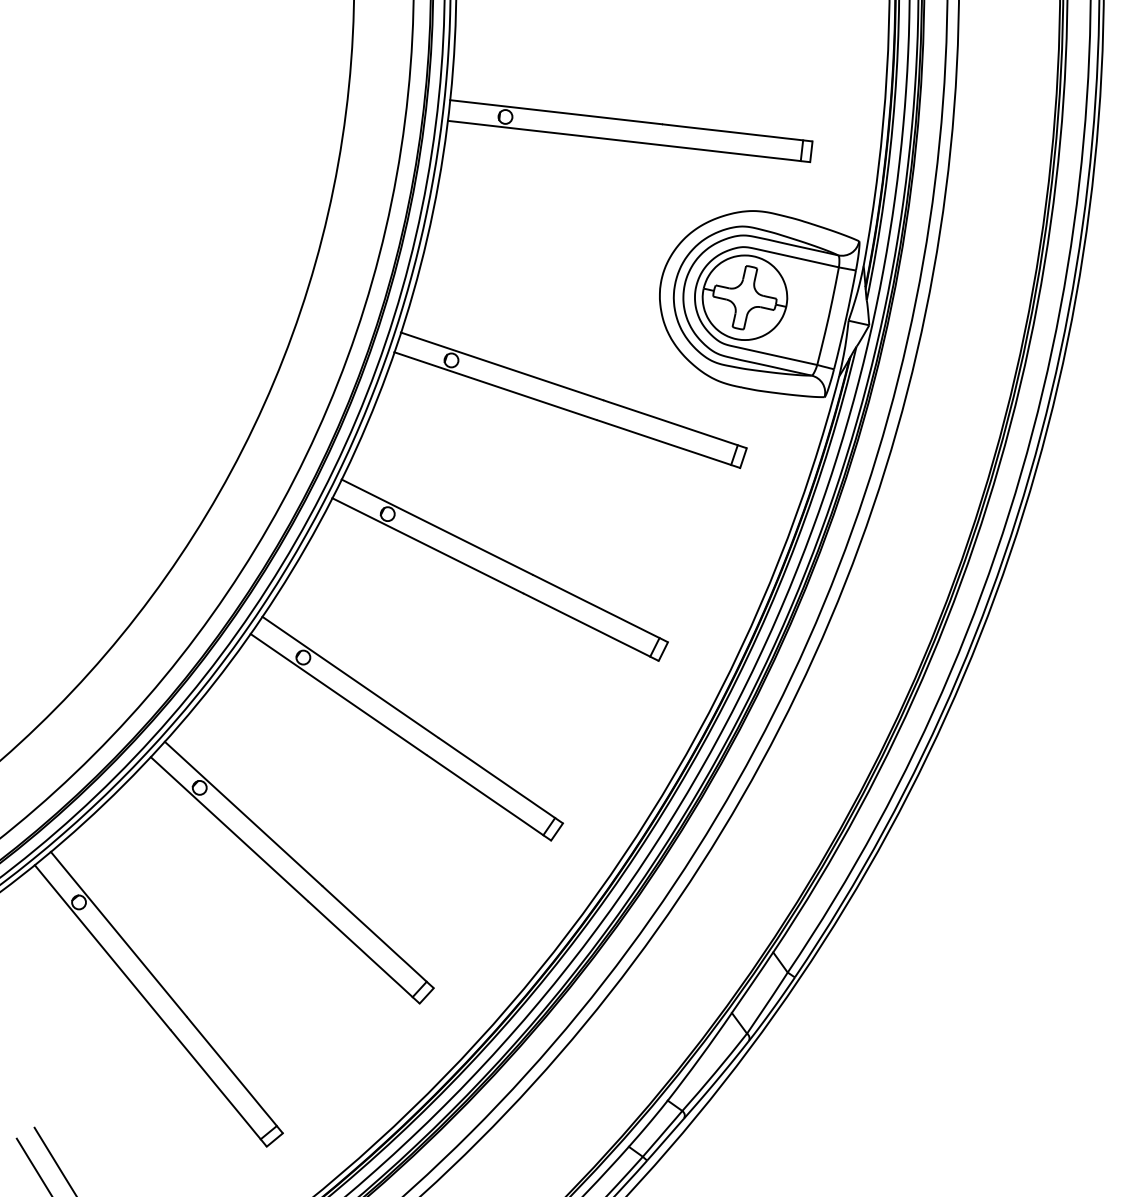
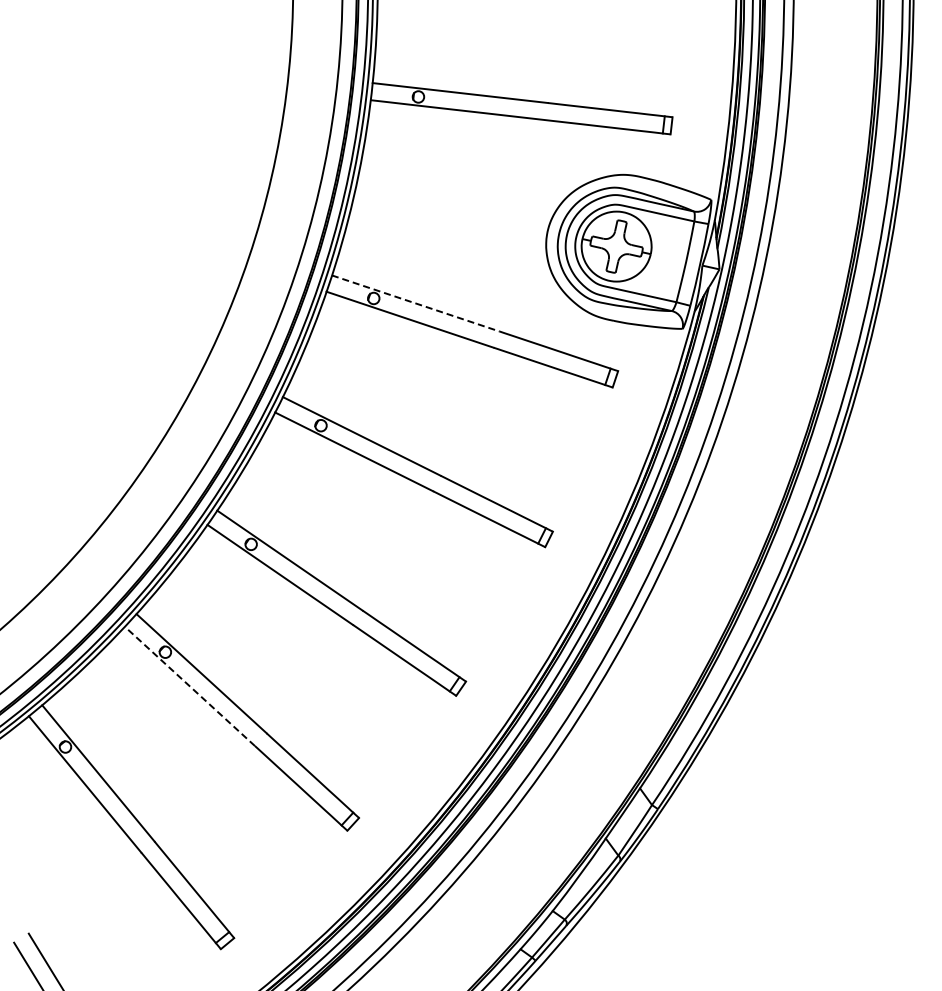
line: (503, 366) -> (416, 303), solid -> dashed
line: (228, 829) -> (189, 686), solid -> dashed

